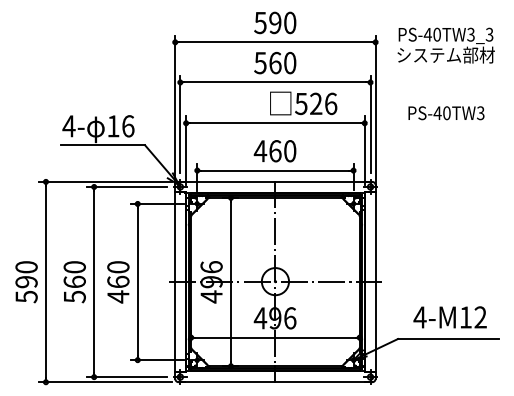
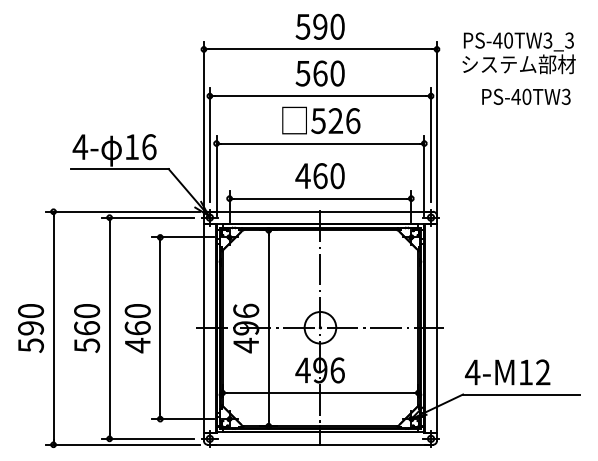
text: (303, 103) -> (321, 120), moved
text: (446, 112) -> (526, 96), moved
text: (450, 317) -> (507, 372), moved

